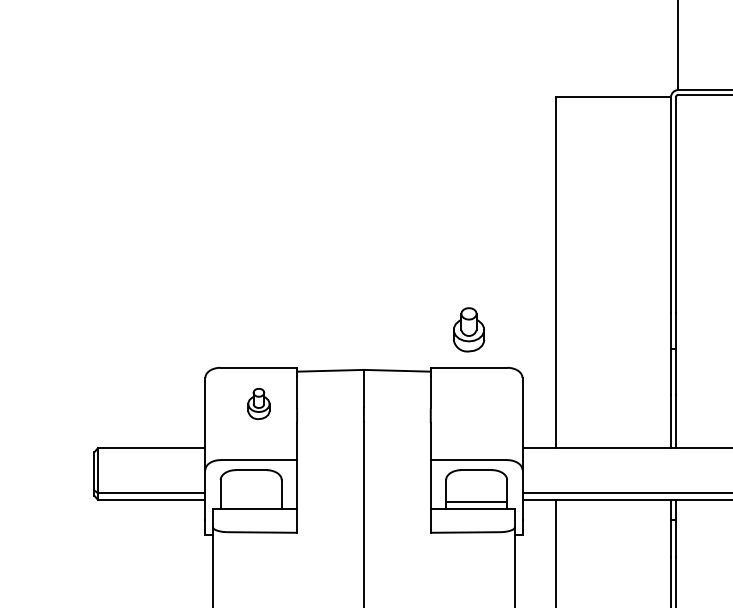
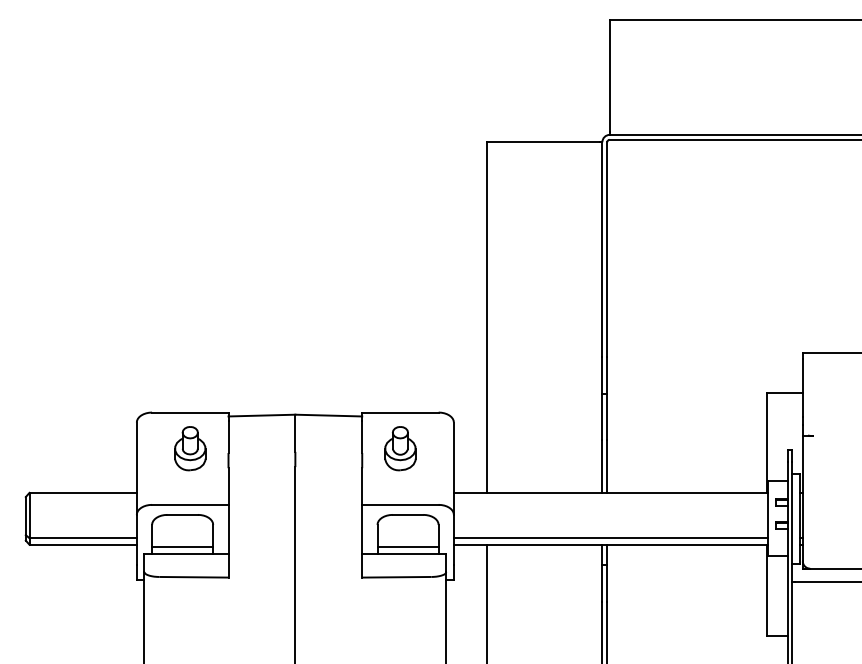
part: (469, 329) -> (400, 448), moved
part: (259, 403) -> (190, 448), size x1.43
line: (251, 501) -> (182, 546), added

